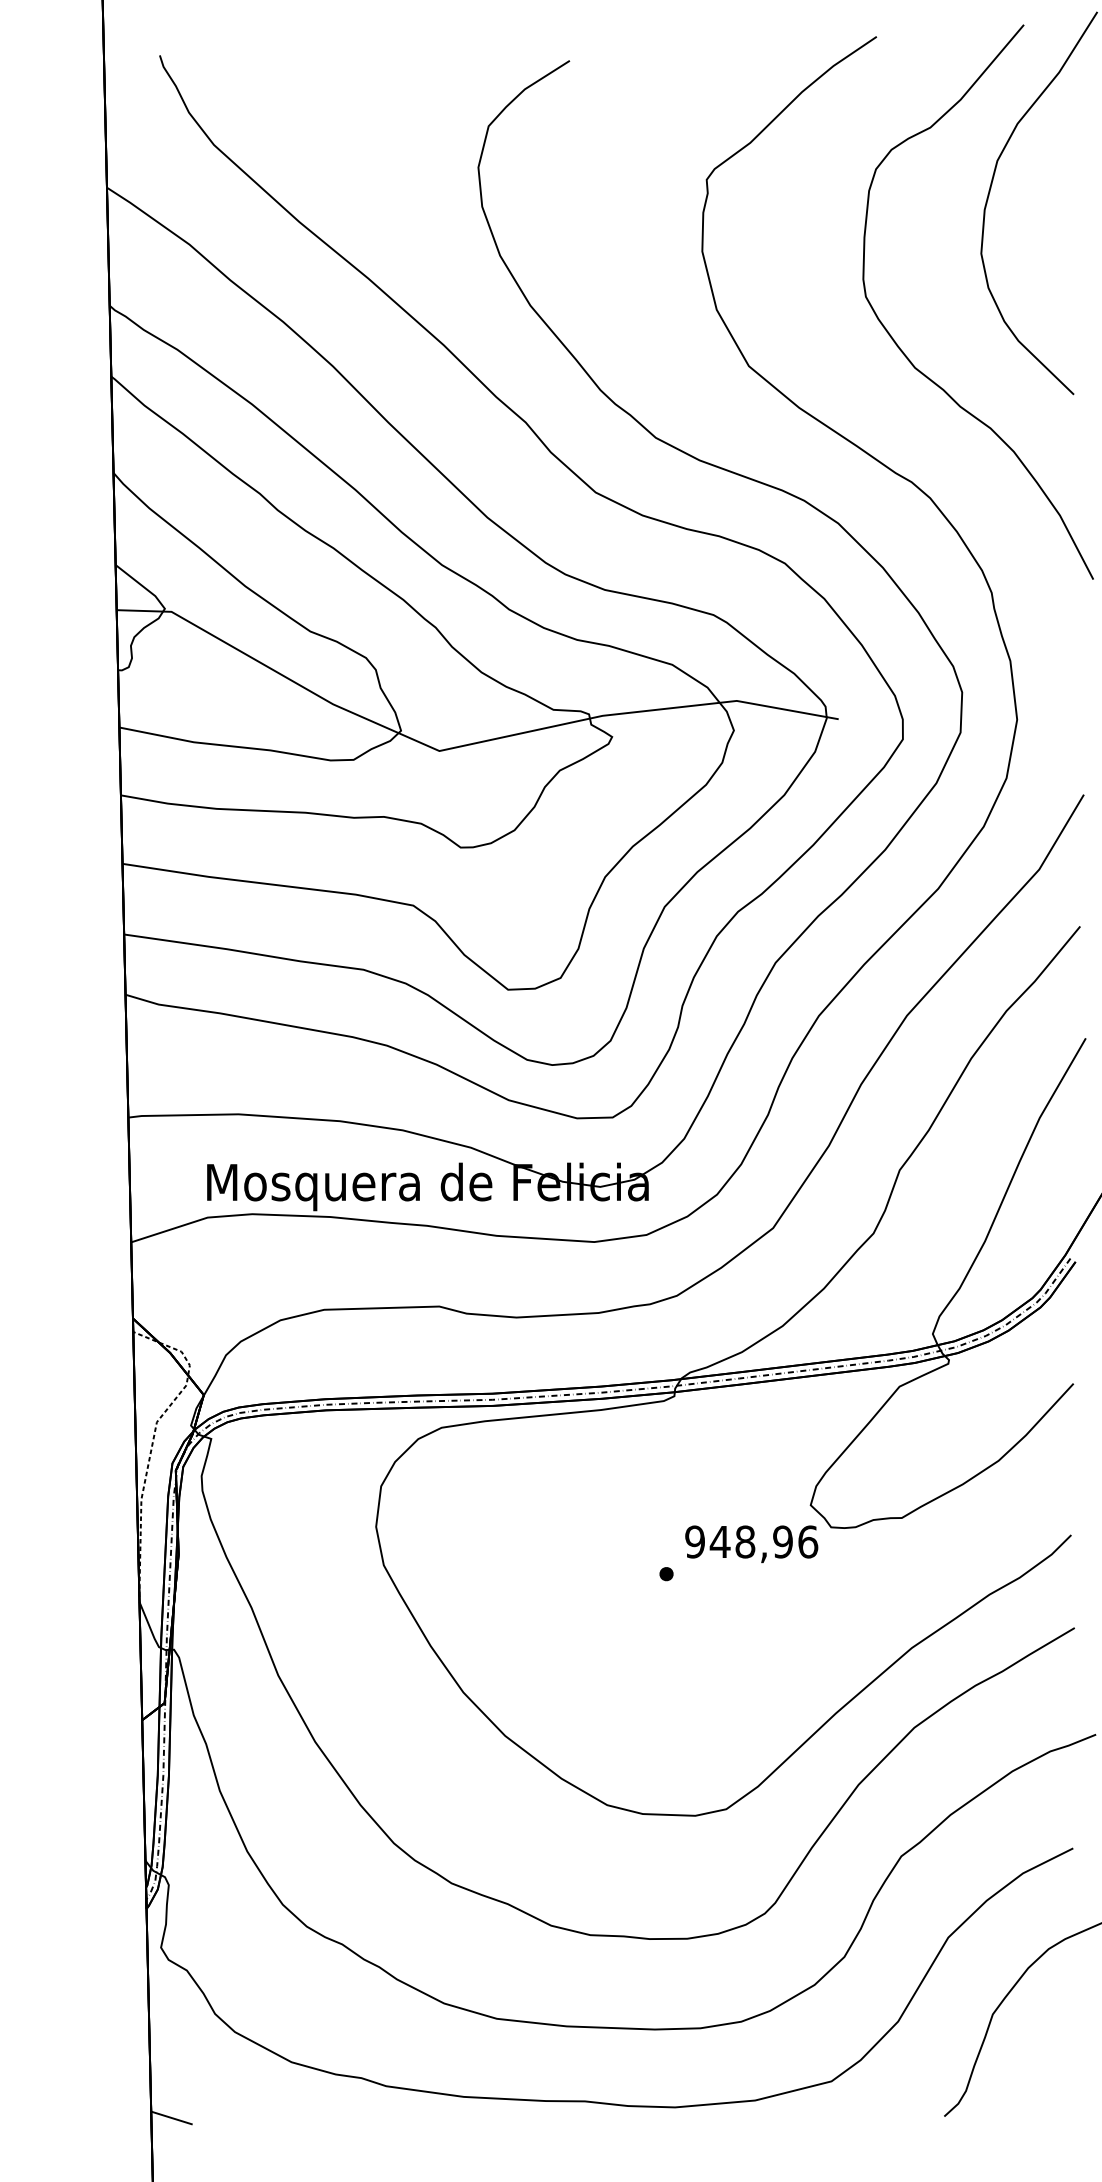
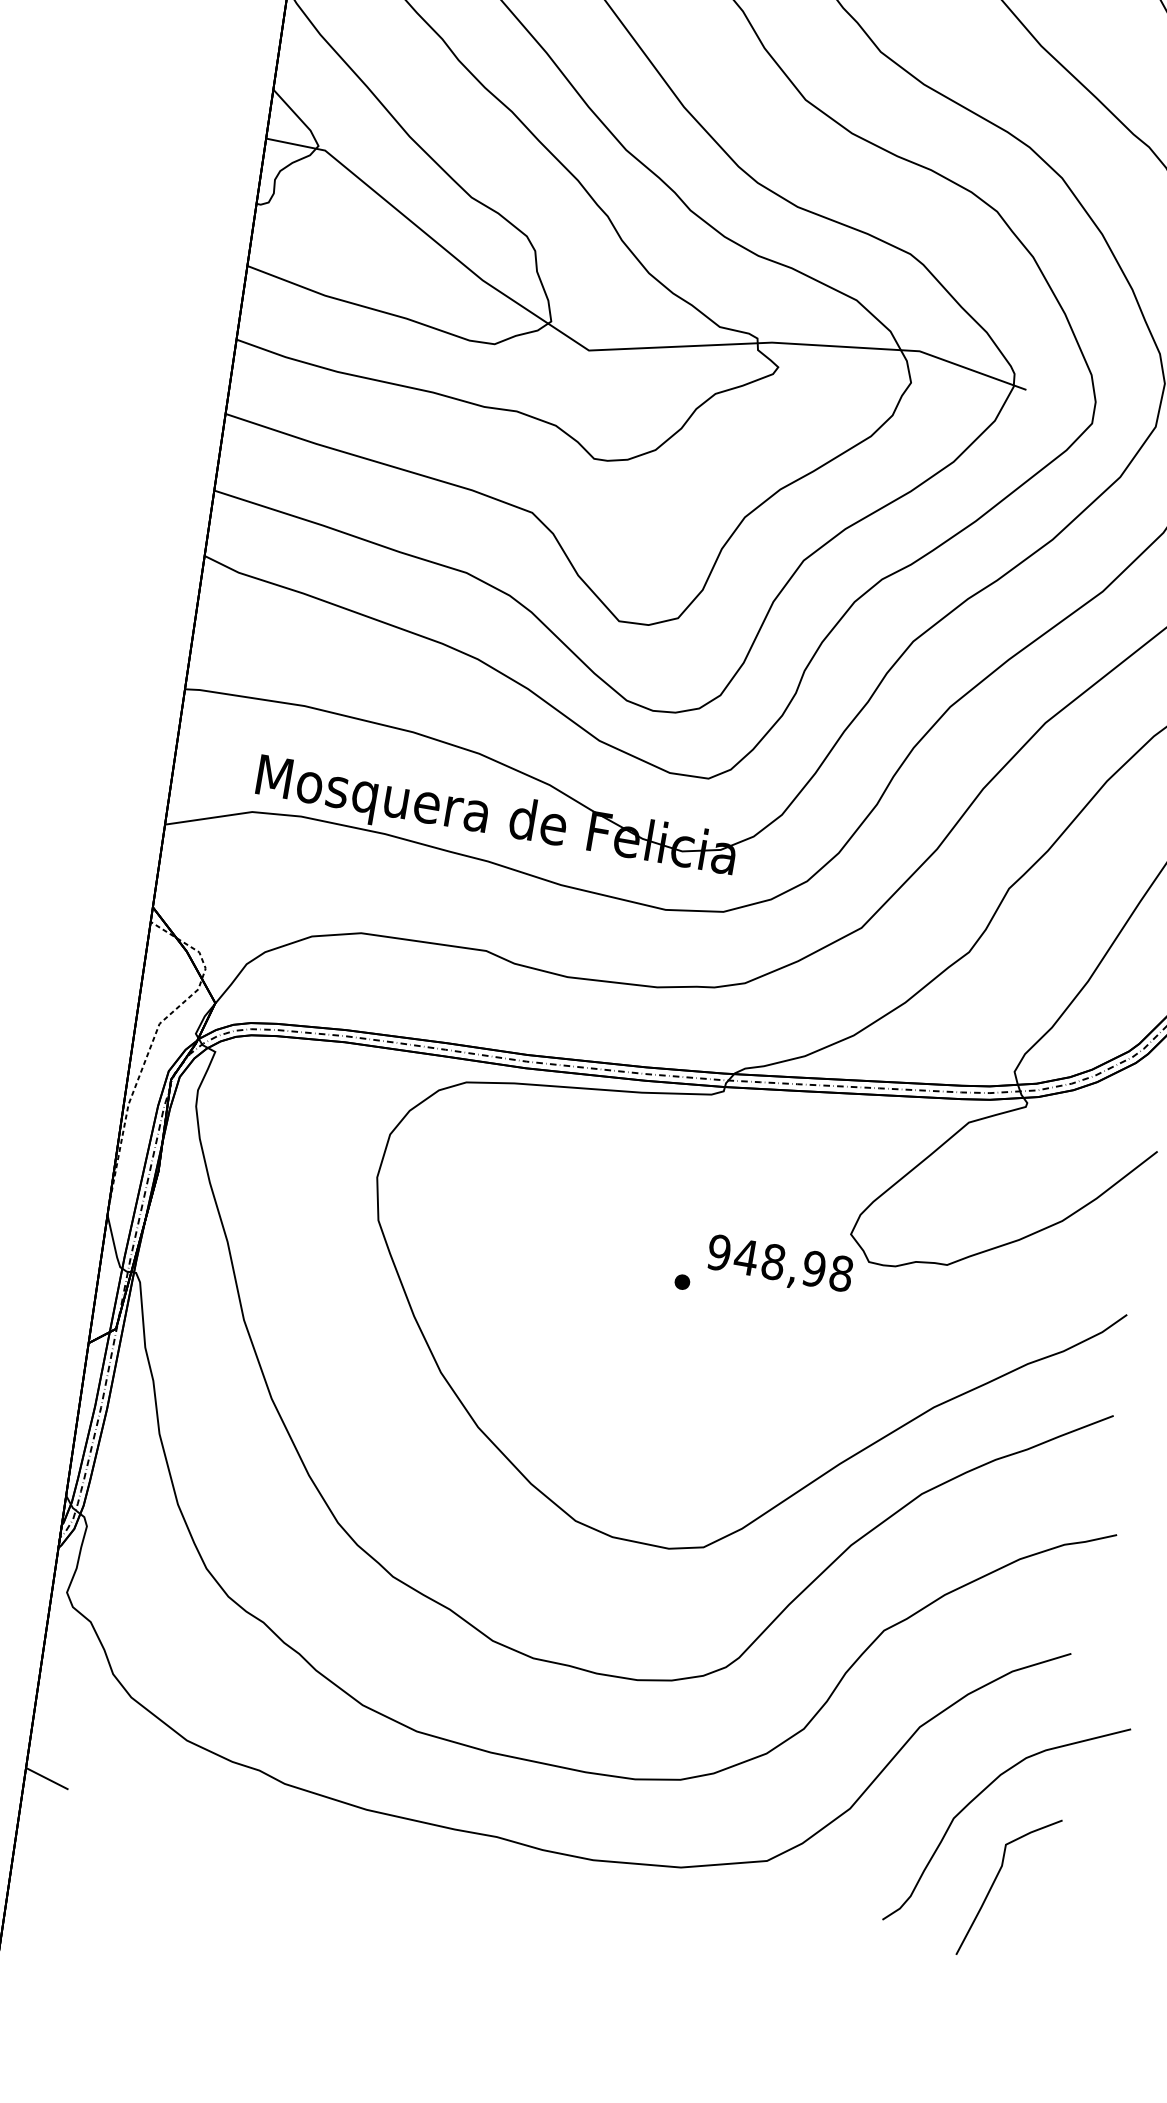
text: (808, 1541) -> (841, 1273), 948,96 -> 948,98
curve: (1040, 2063) -> (996, 1880), added

